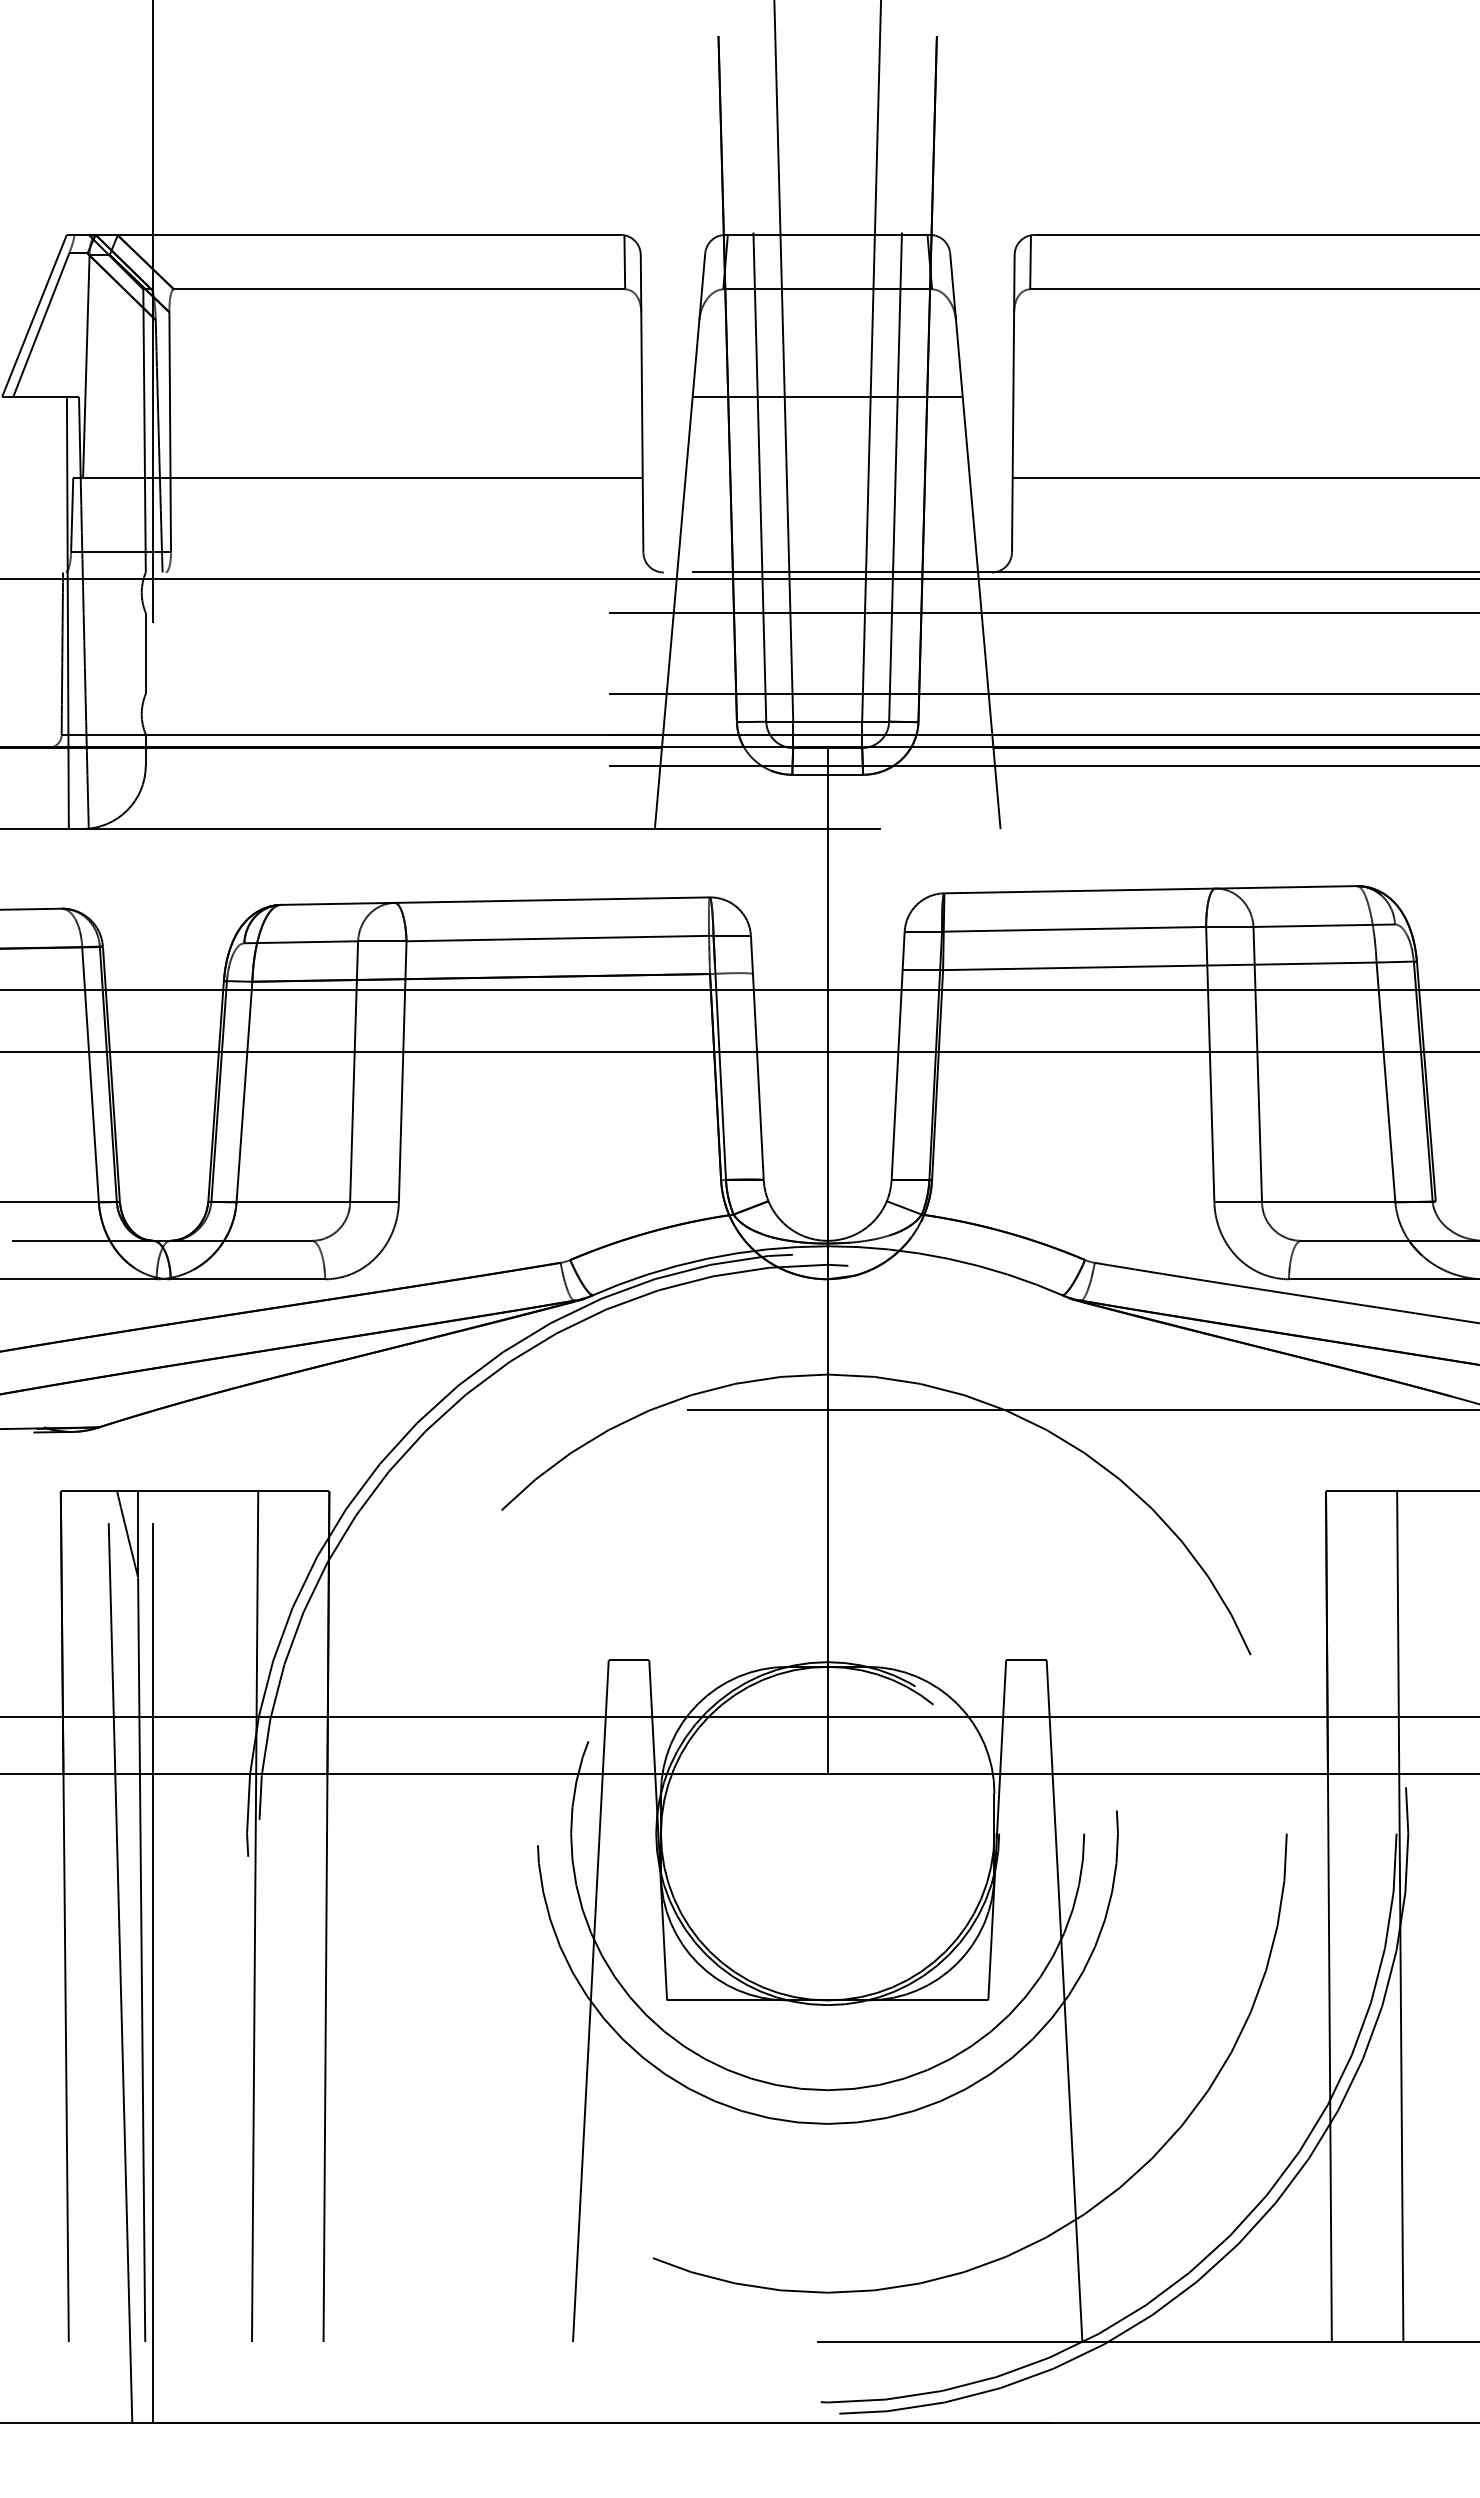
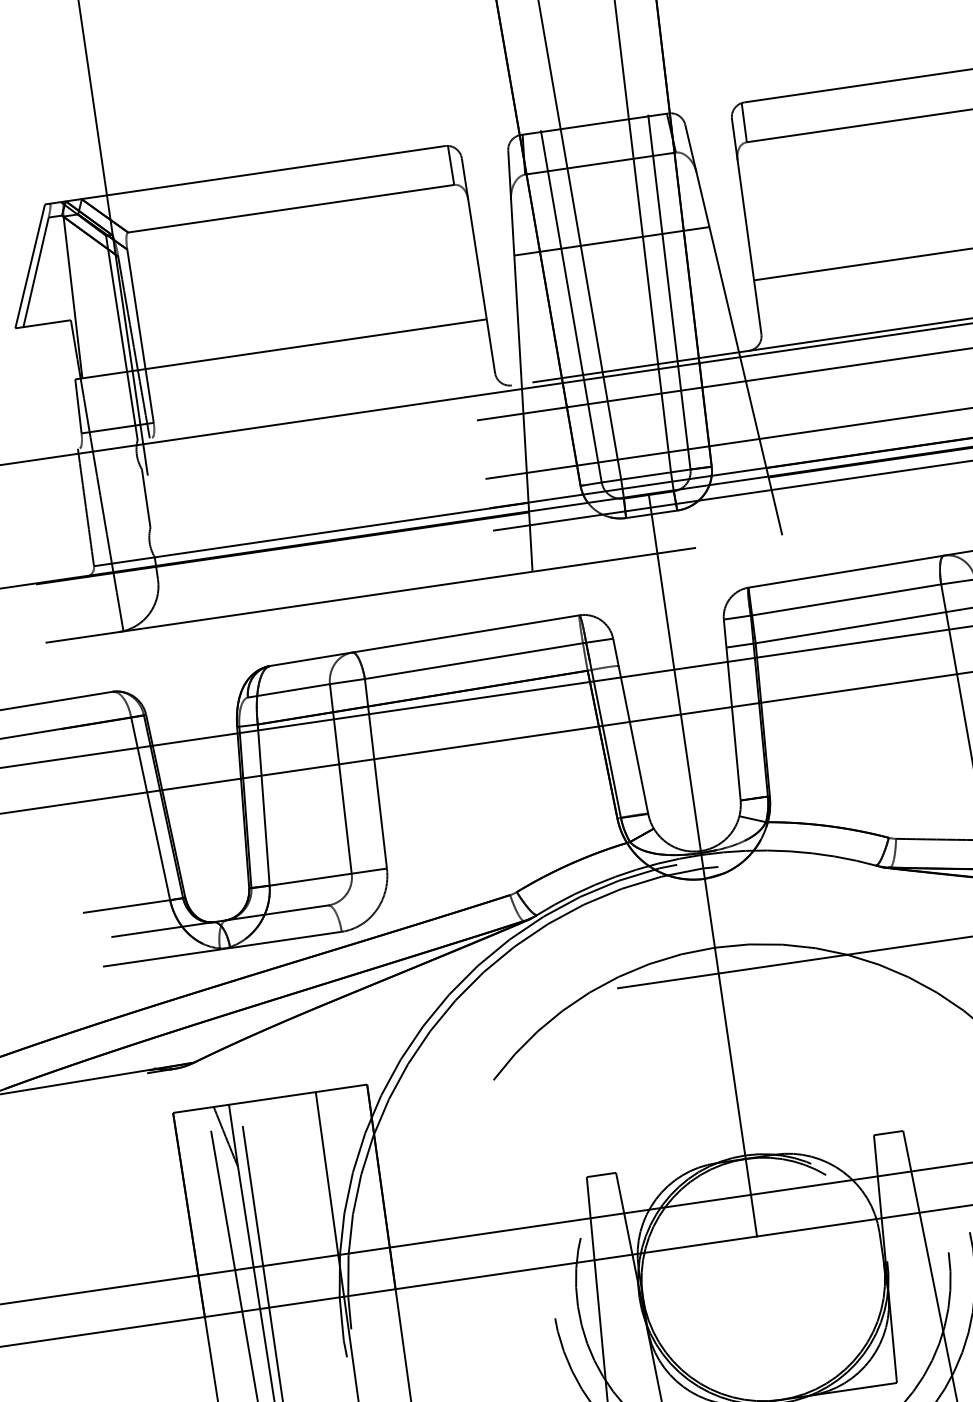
line: (67, 612) -> (85, 477), removed

